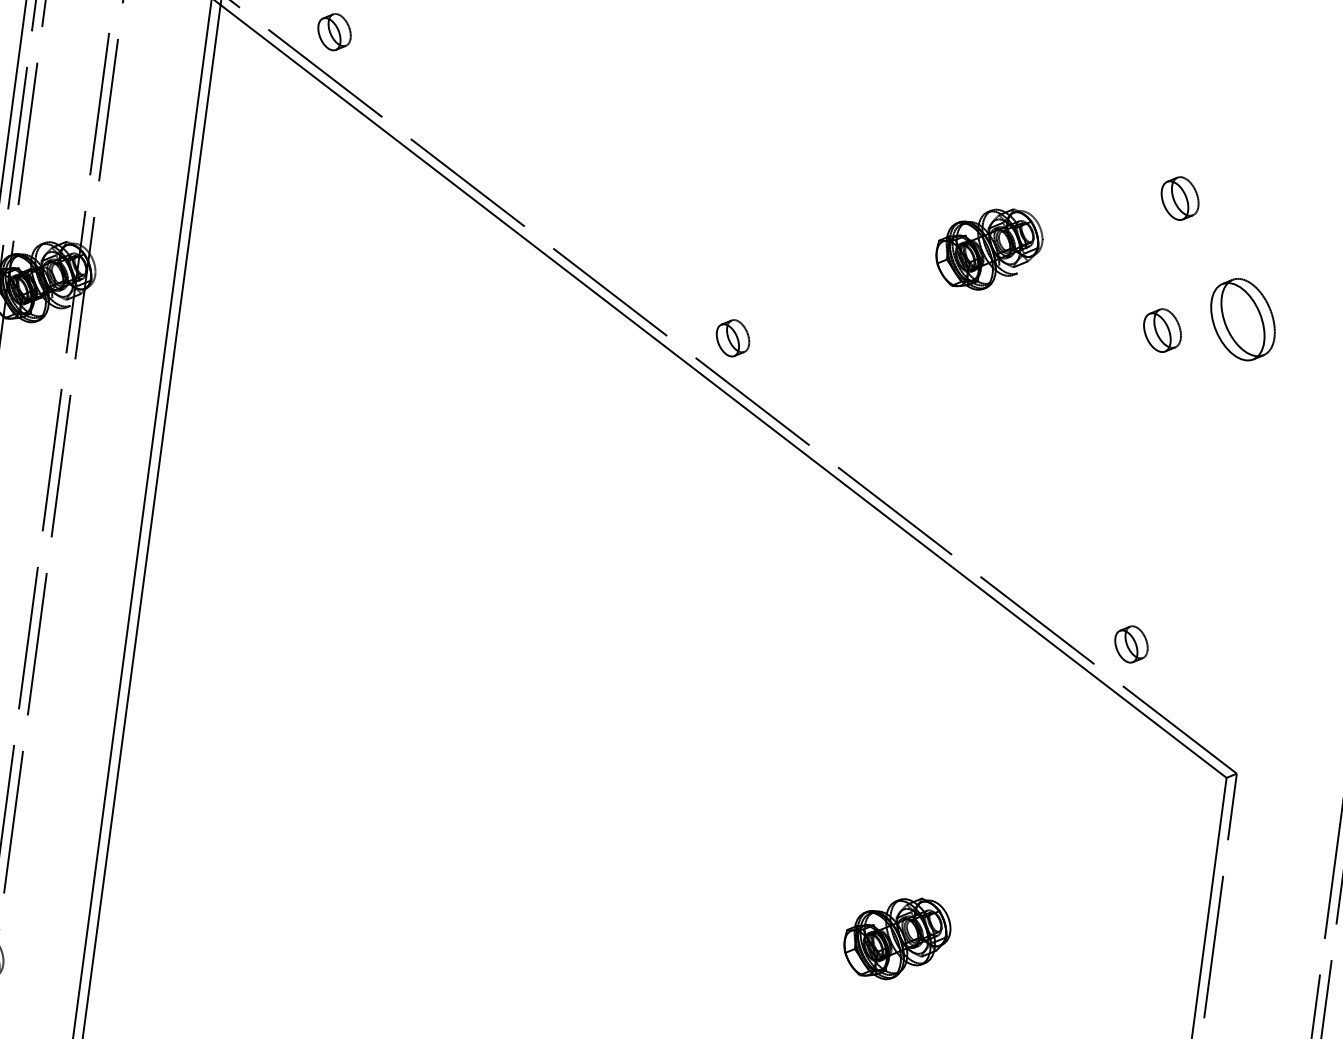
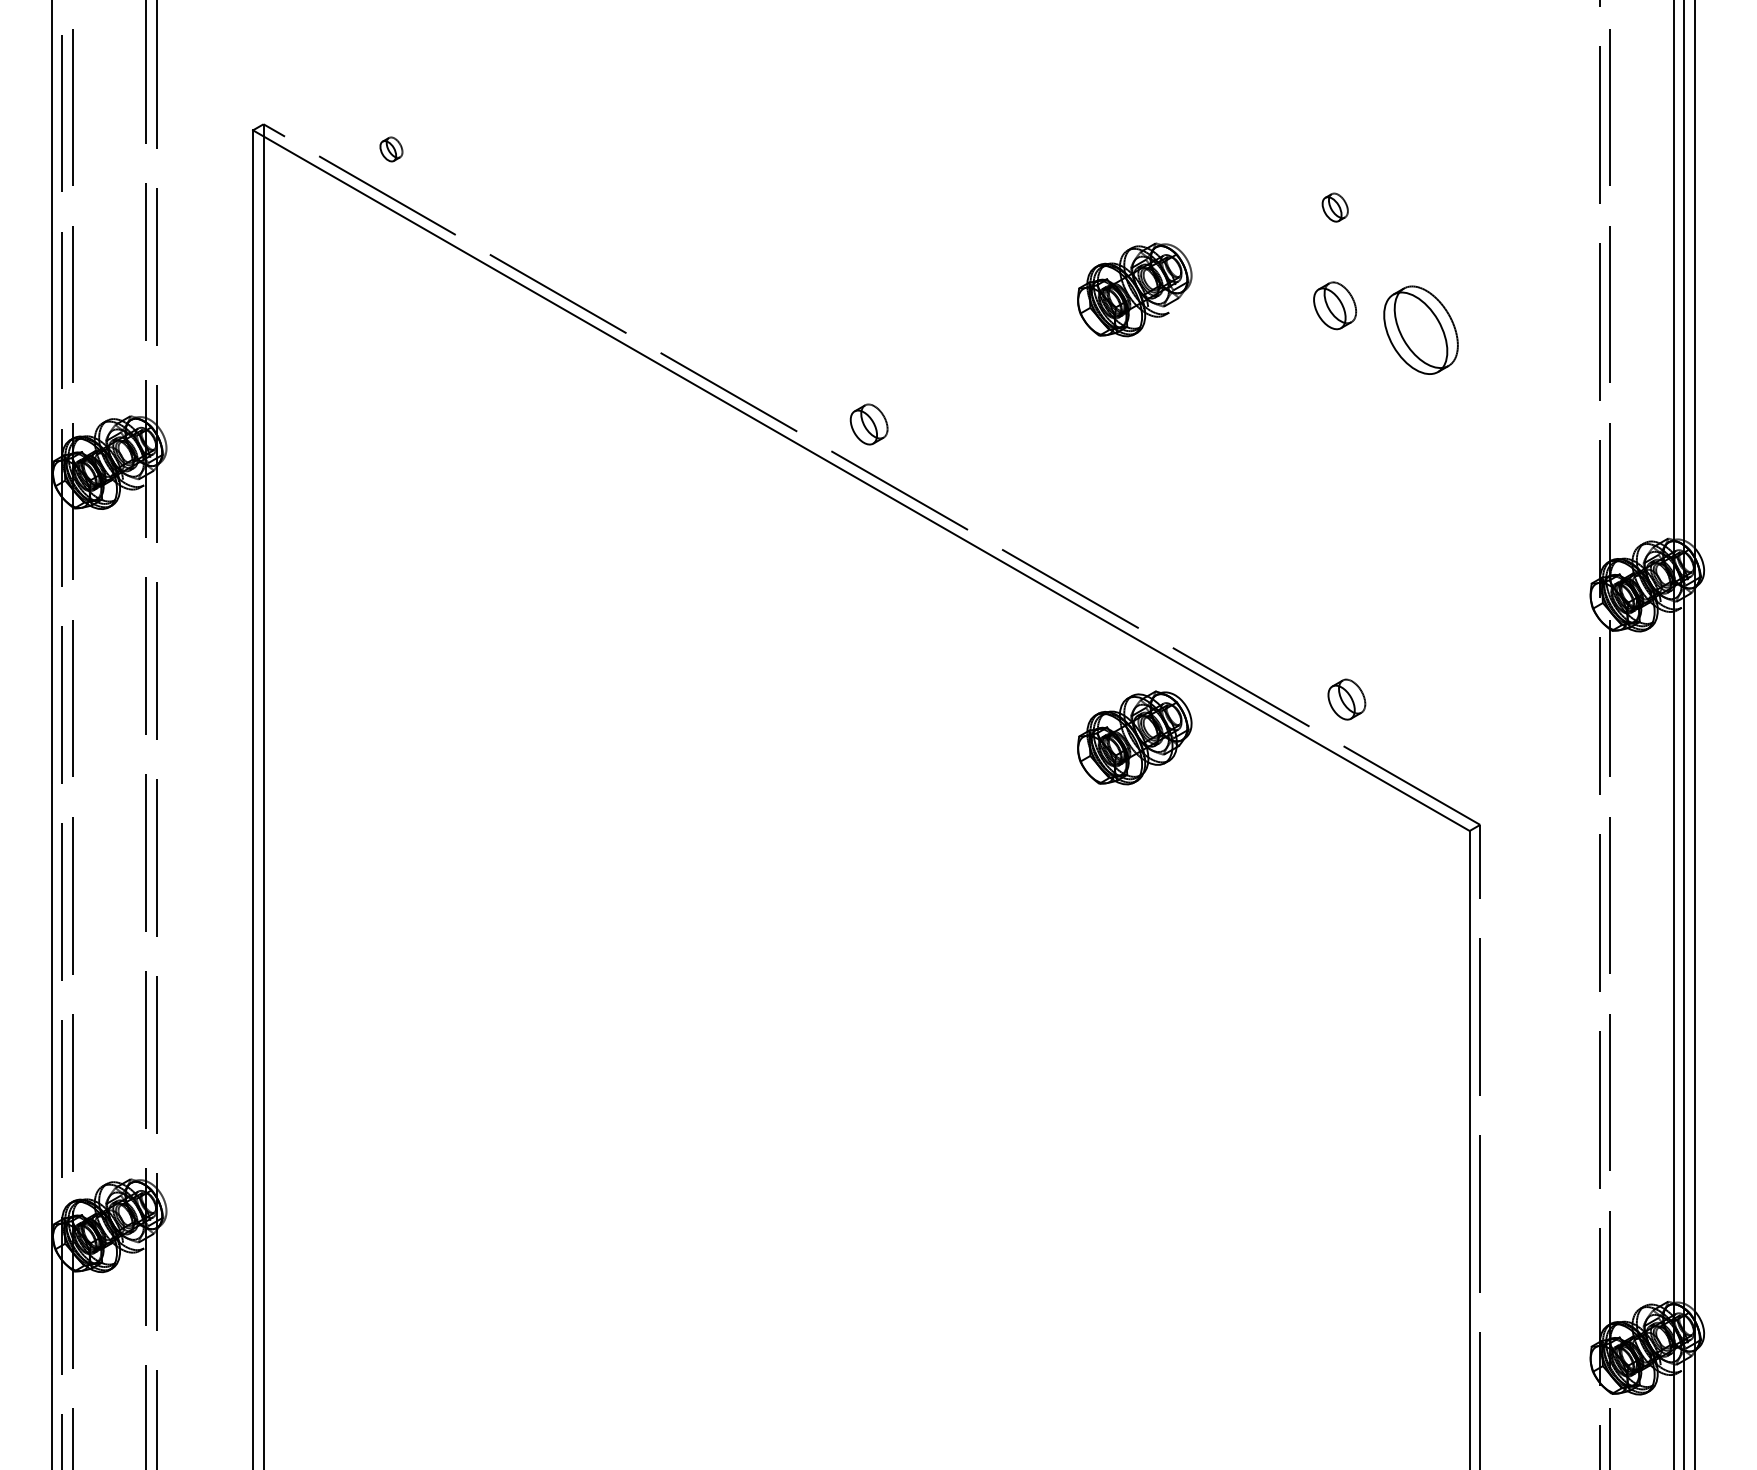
part: (334, 32) -> (391, 149), size x0.6
part: (1180, 198) -> (1335, 207), size x0.6
part: (1162, 330) -> (1335, 305), moved
part: (897, 937) -> (1134, 737), moved

